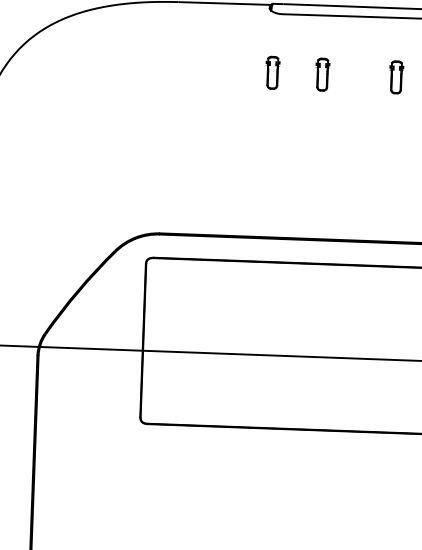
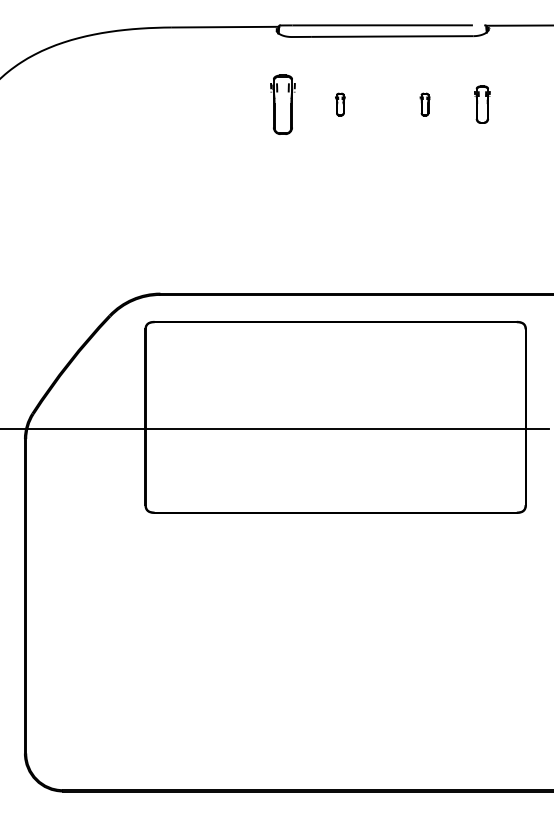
part: (272, 72) -> (282, 104), size x1.6
part: (322, 74) -> (340, 104), size x0.6
part: (395, 77) -> (424, 104), size x0.6

